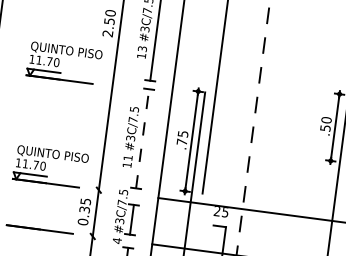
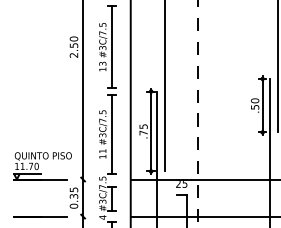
part: (63, 63) -> (42, 83), removed
line: (142, 138) -> (112, 134), dashed -> solid

